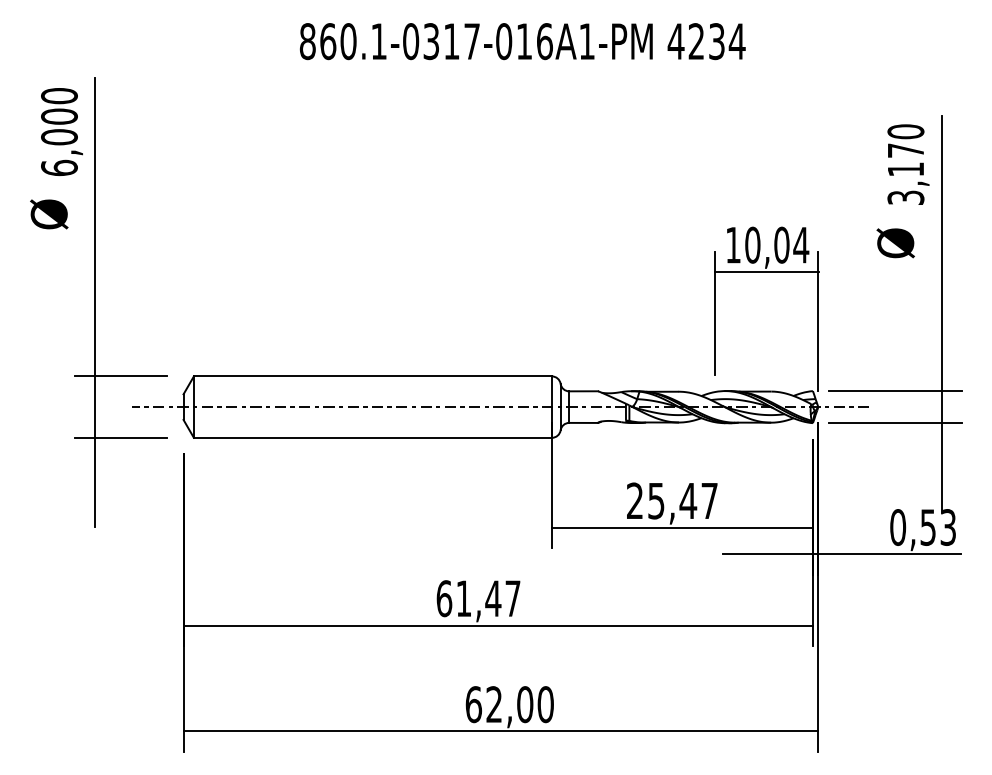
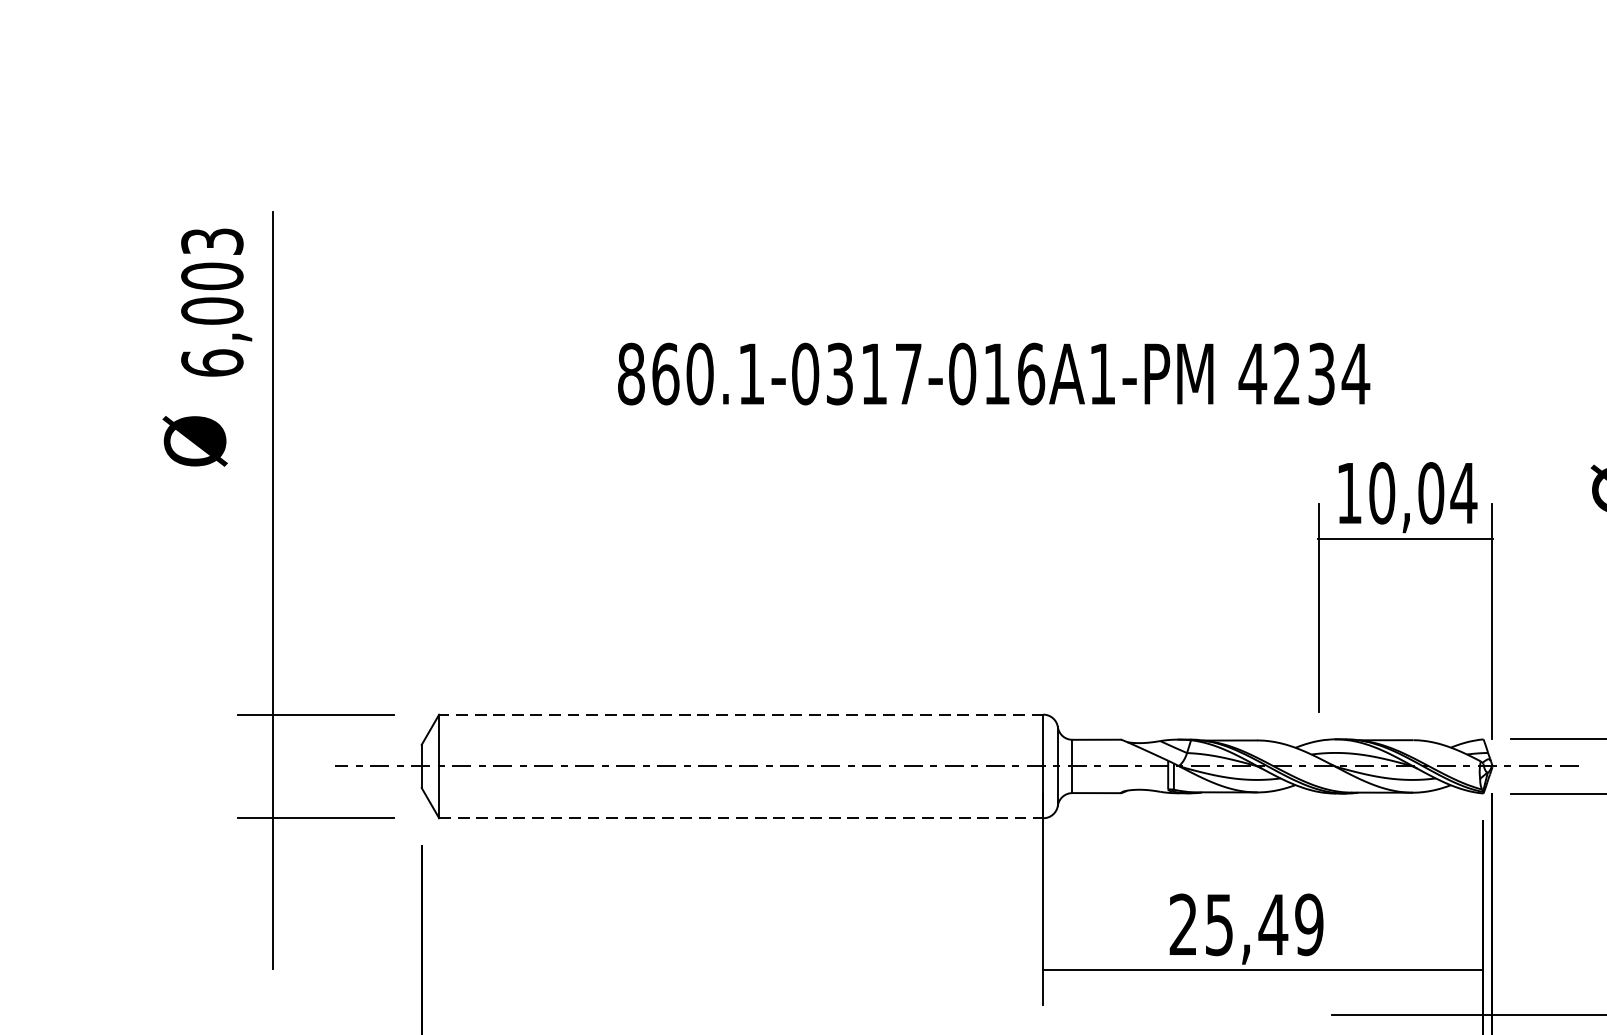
text: (522, 41) -> (993, 373), moved
text: (59, 96) -> (212, 242), 6,000 -> 6,003
line: (372, 376) -> (740, 714), solid -> dashed
line: (373, 437) -> (742, 817), solid -> dashed
text: (709, 500) -> (1309, 923), 25,47 -> 25,49

